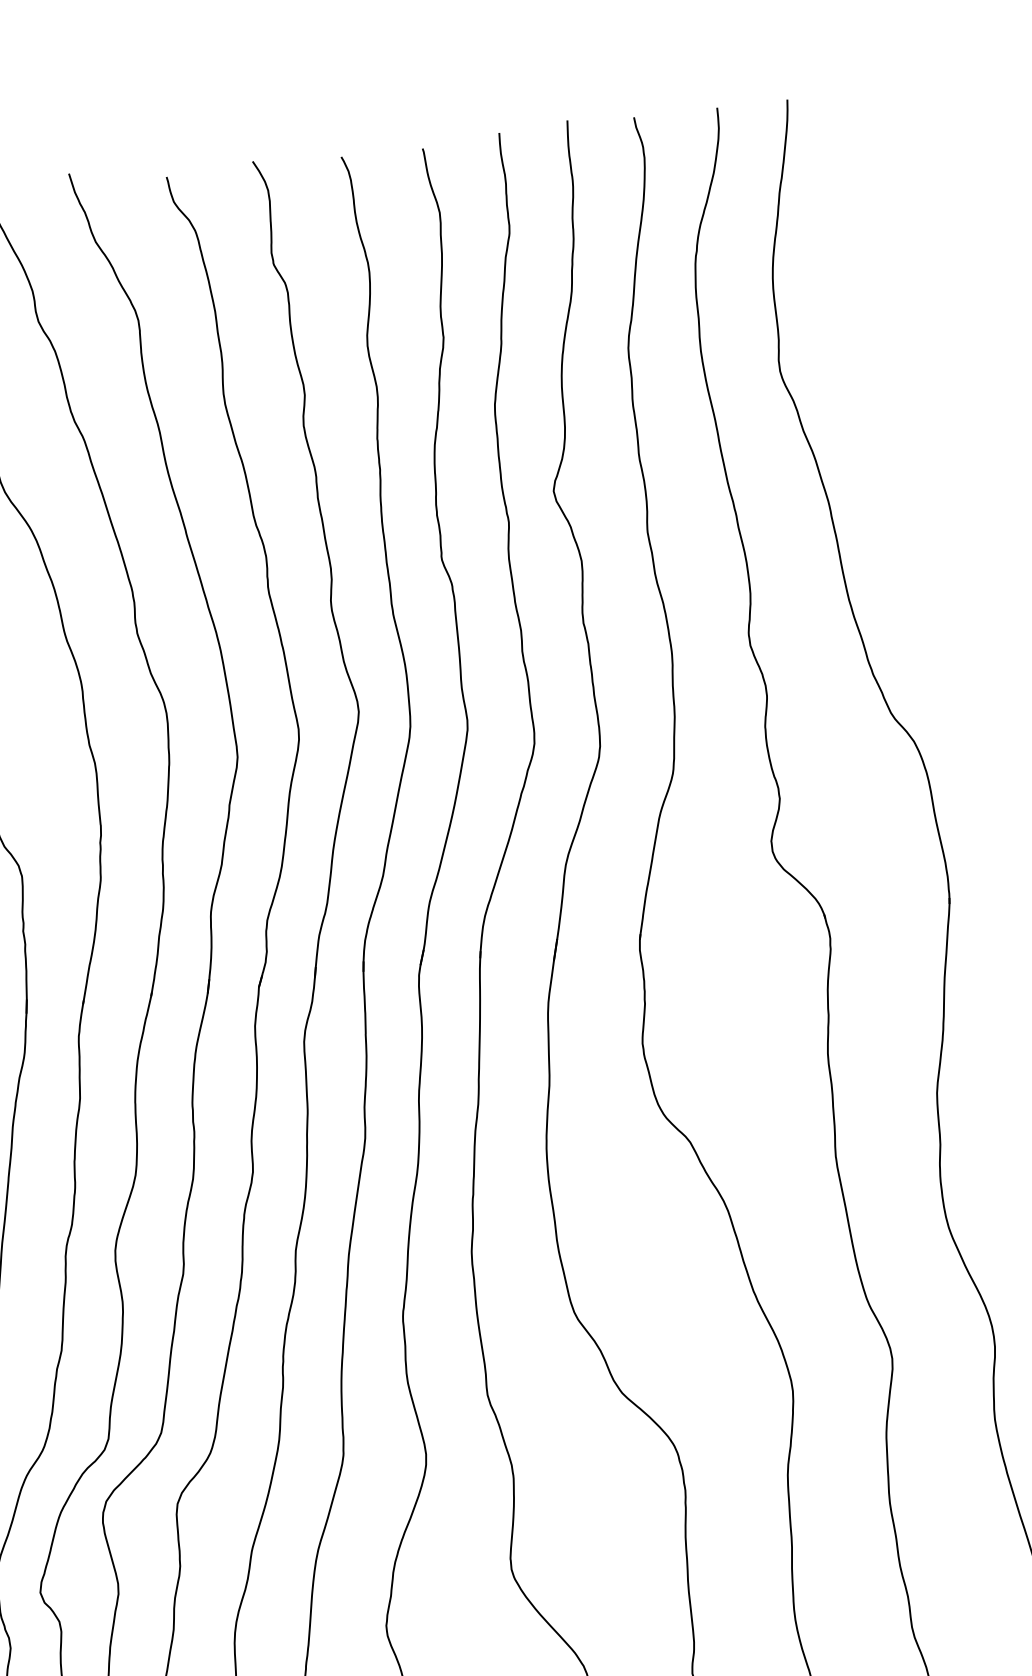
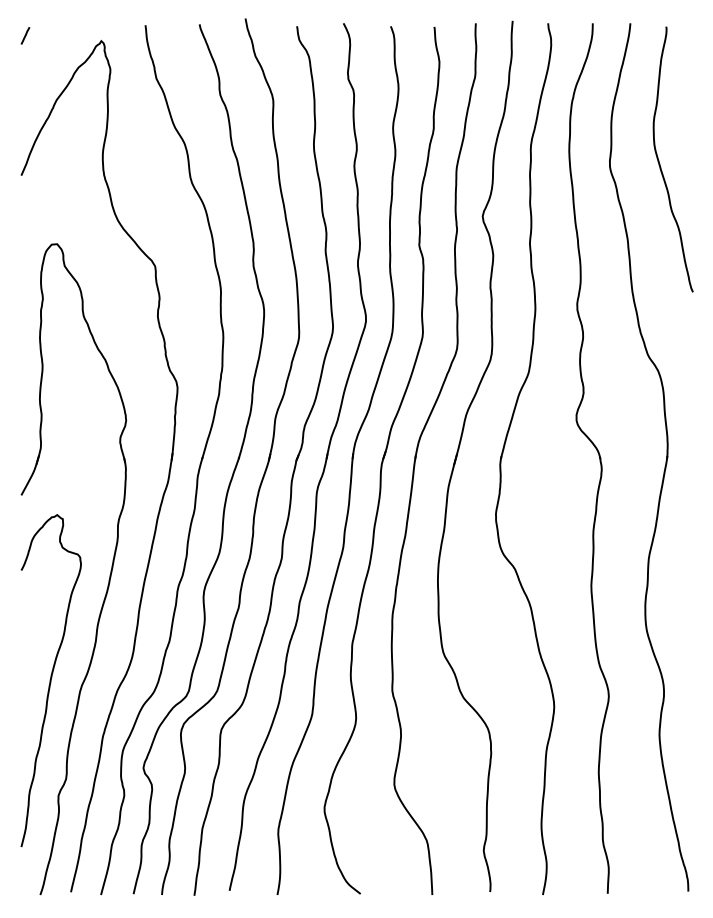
curve: (873, 354) -> (660, 163), added

